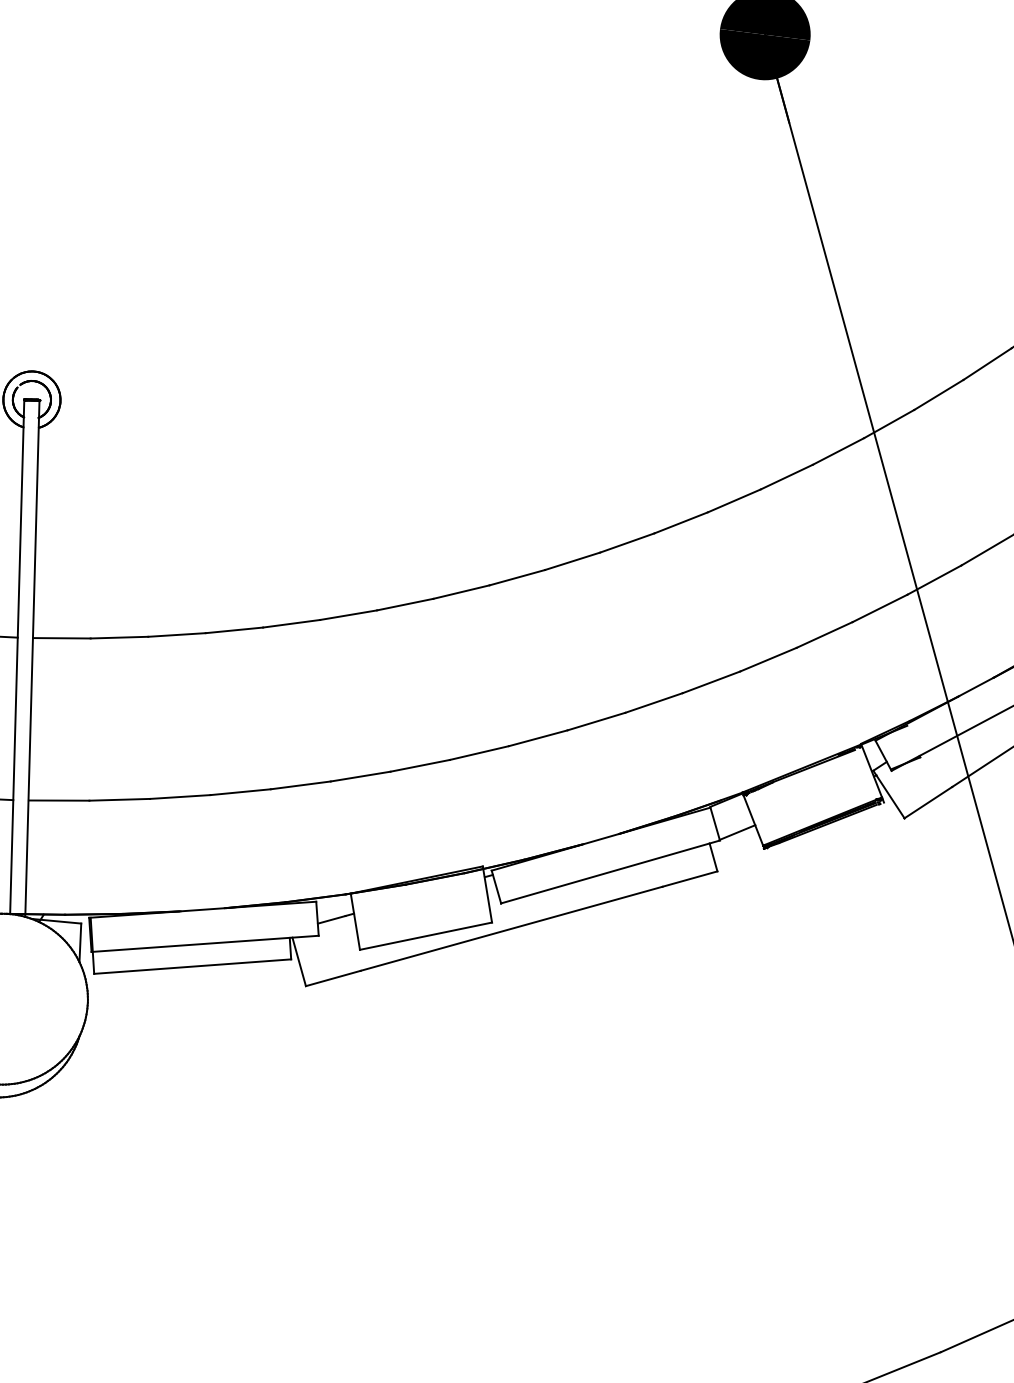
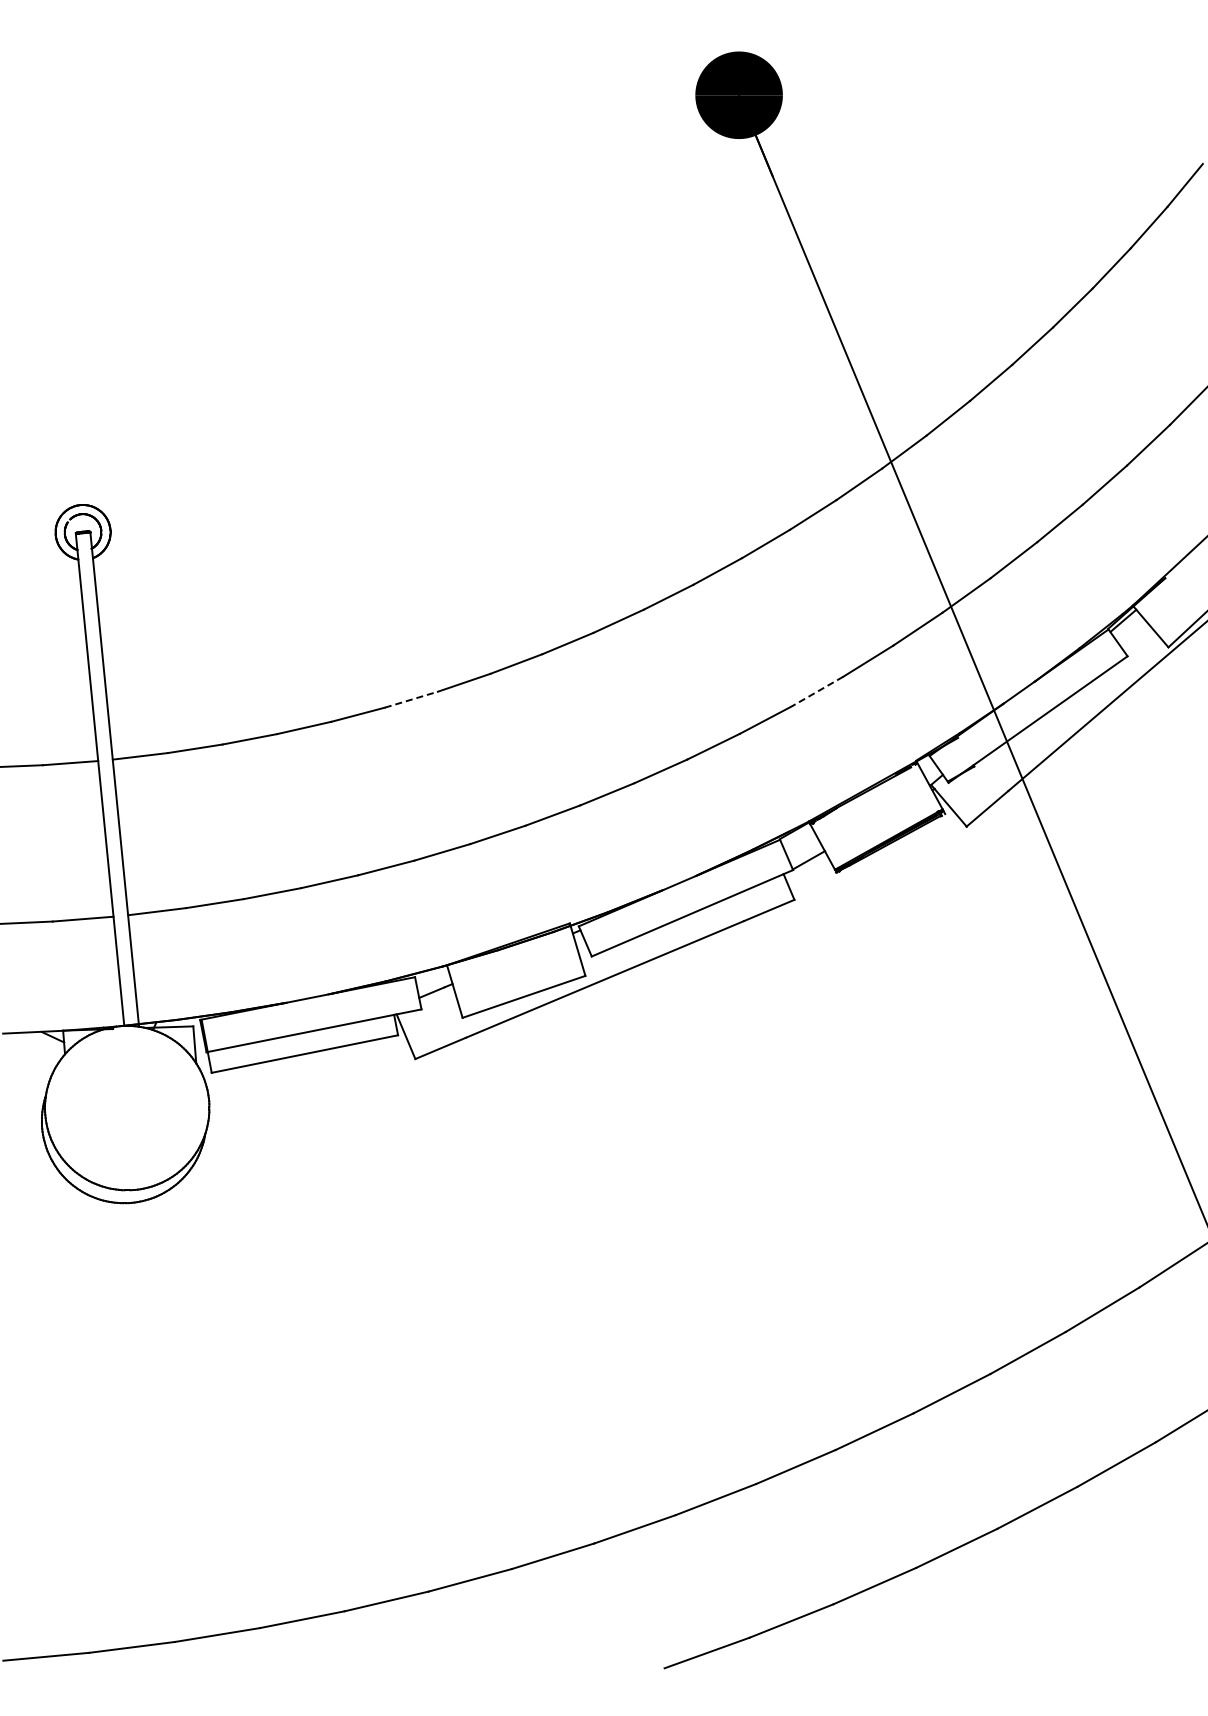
line: (348, 614) -> (411, 699), solid -> dashed
line: (768, 659) -> (817, 691), solid -> dashed

